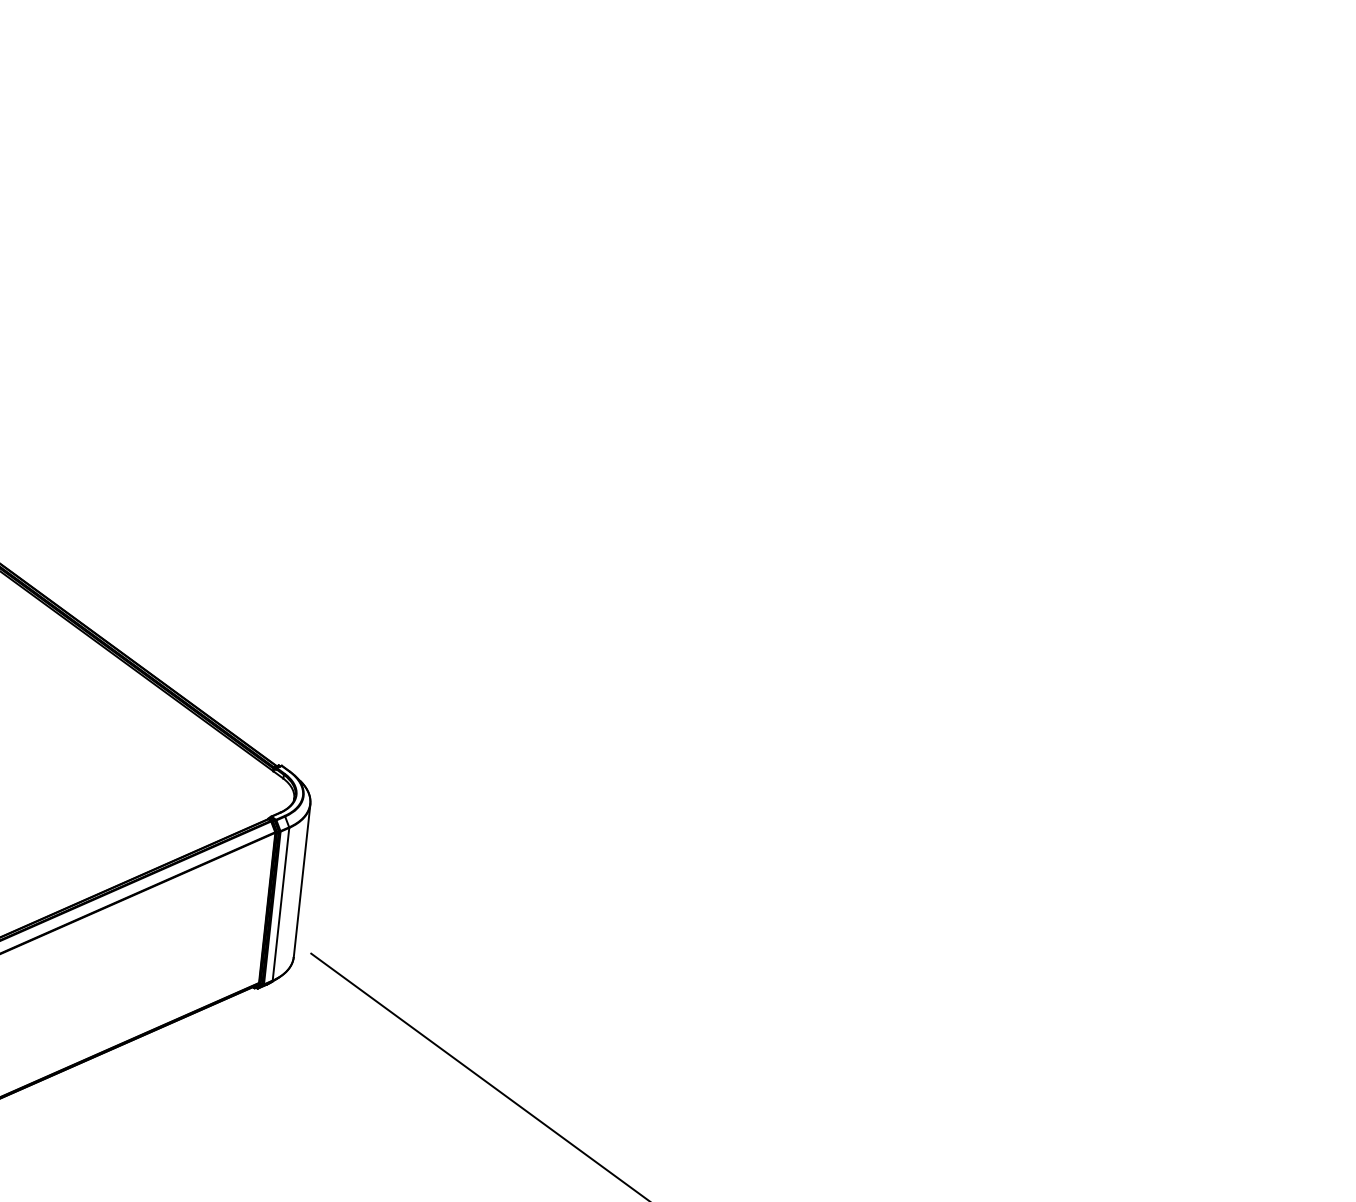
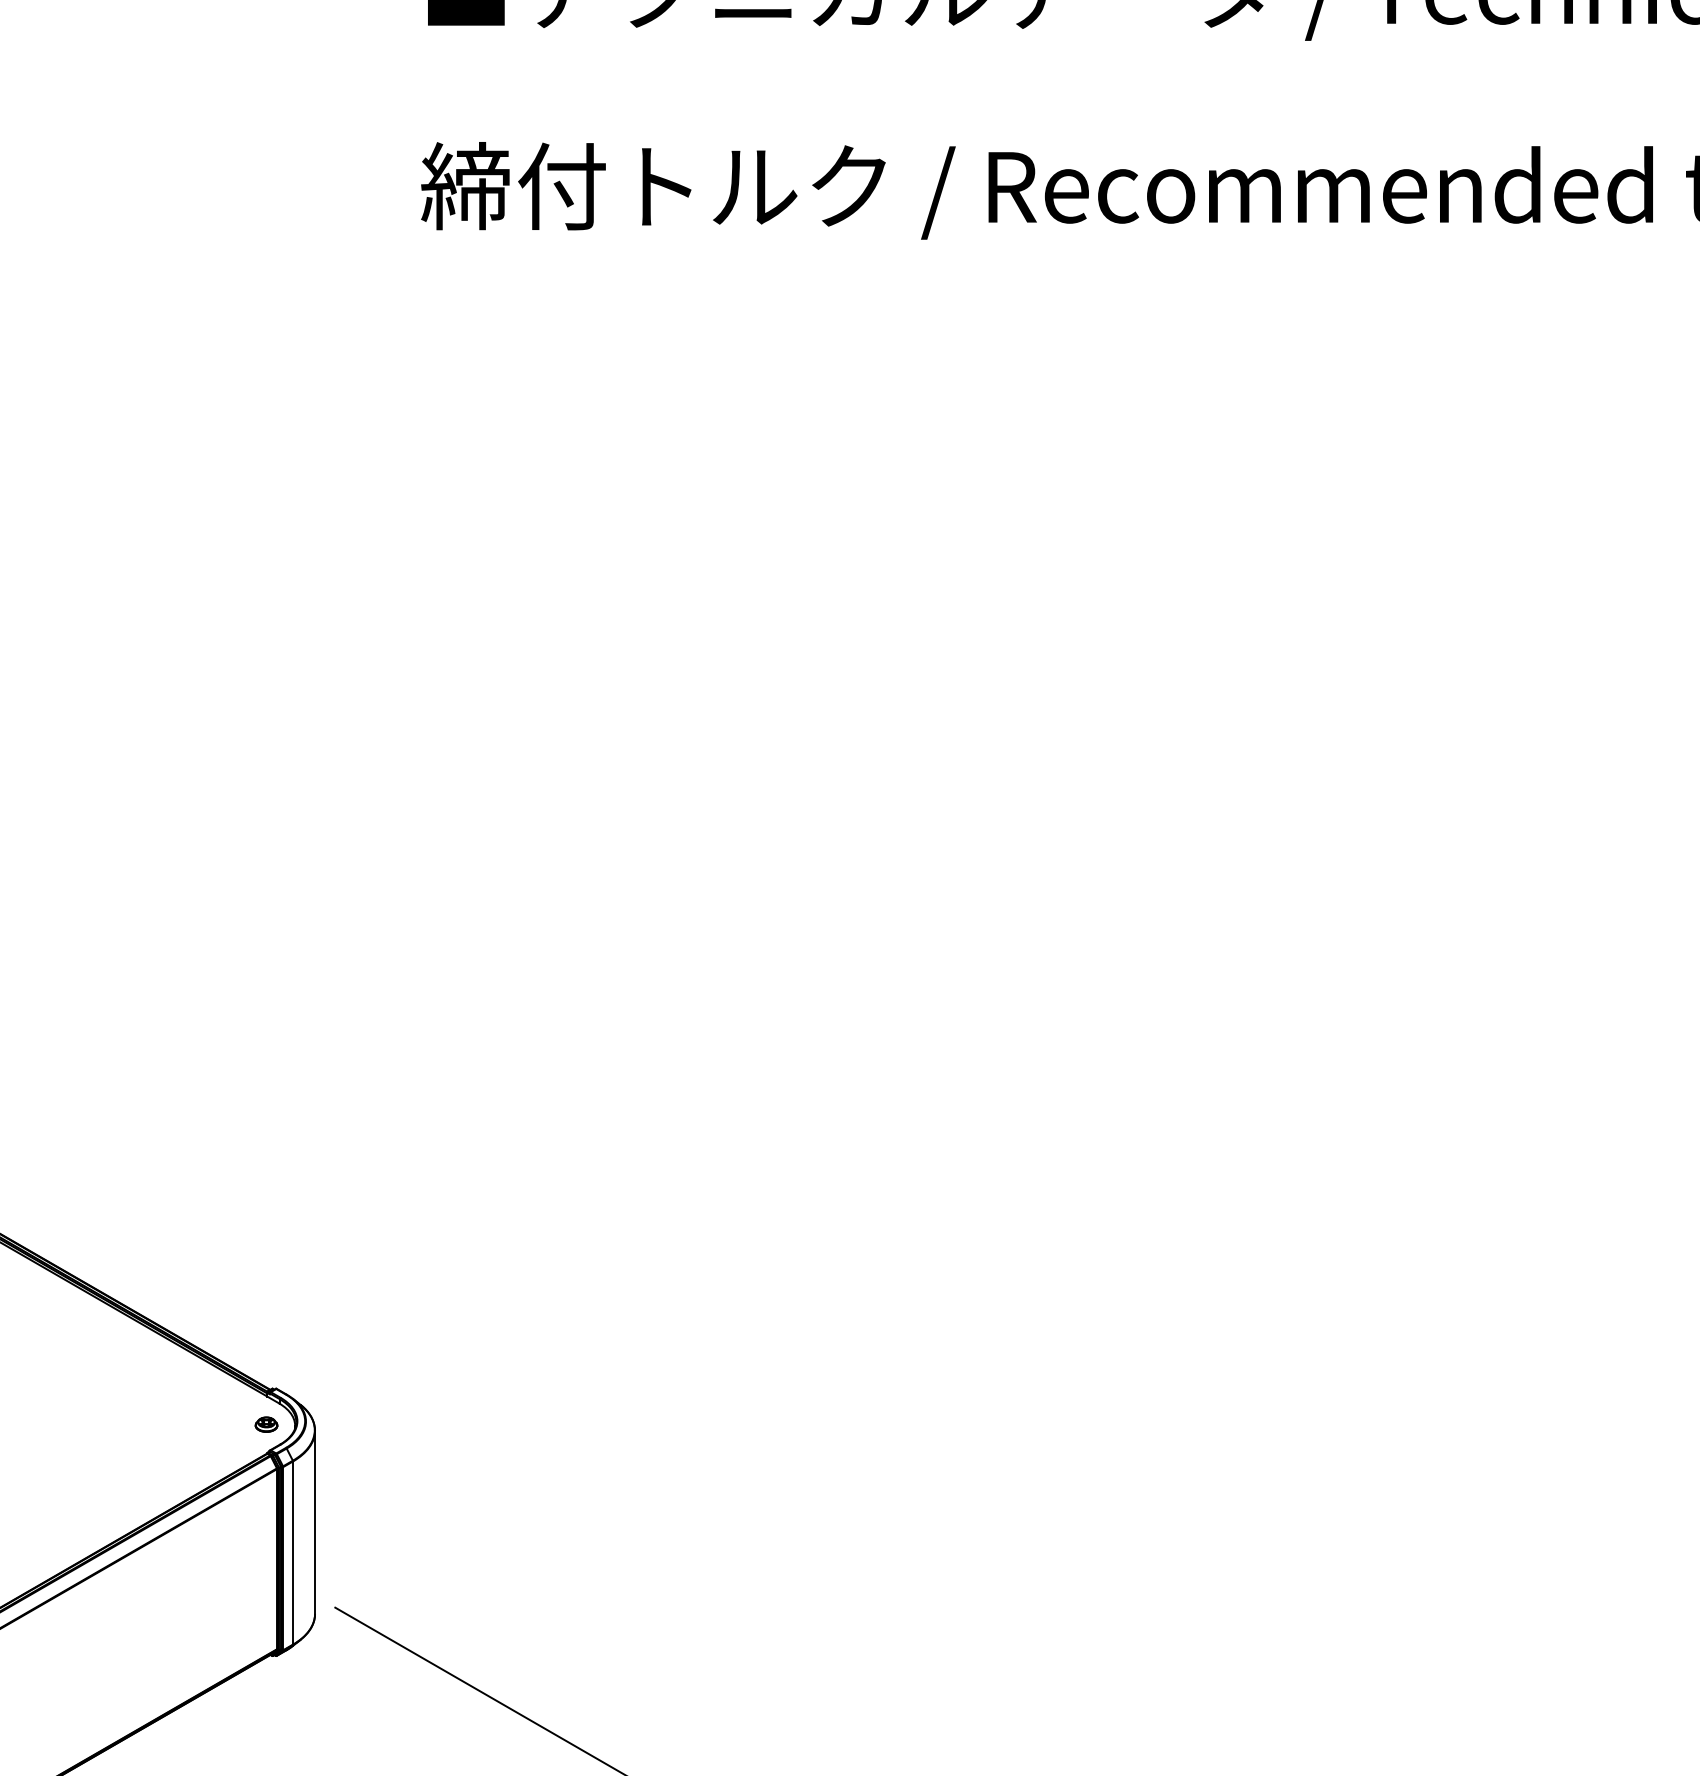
part: (270, 794) -> (266, 1424), added

